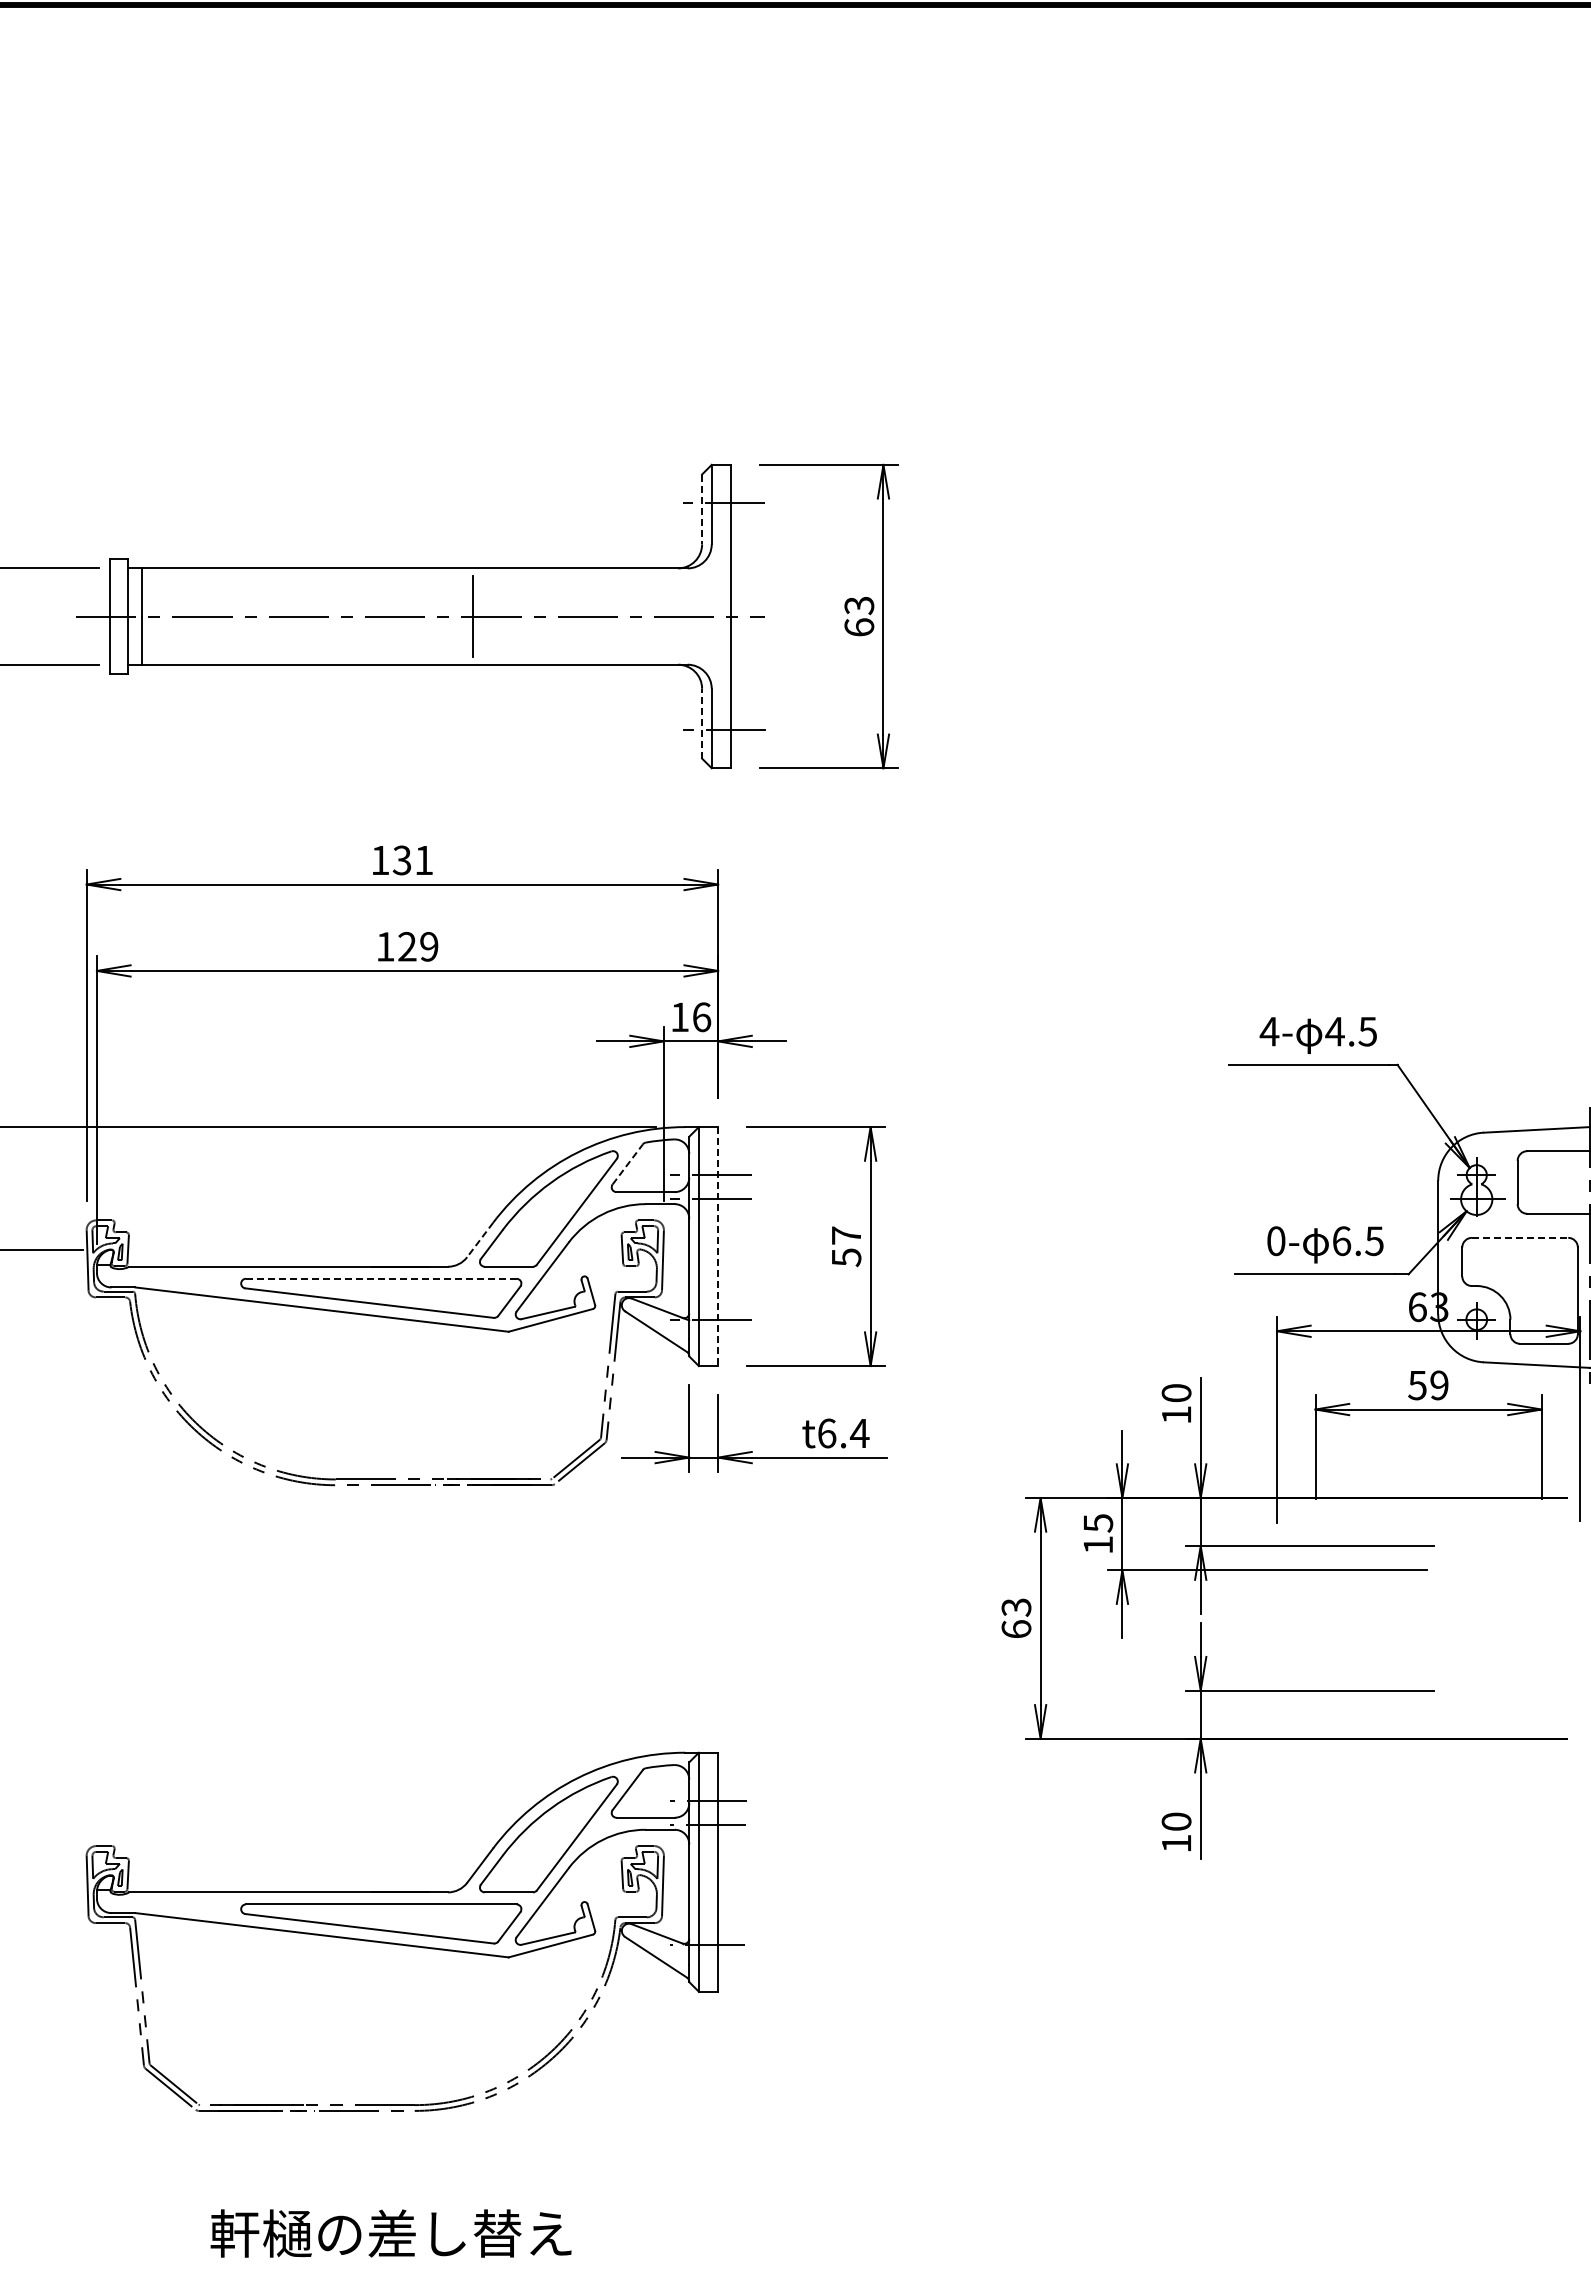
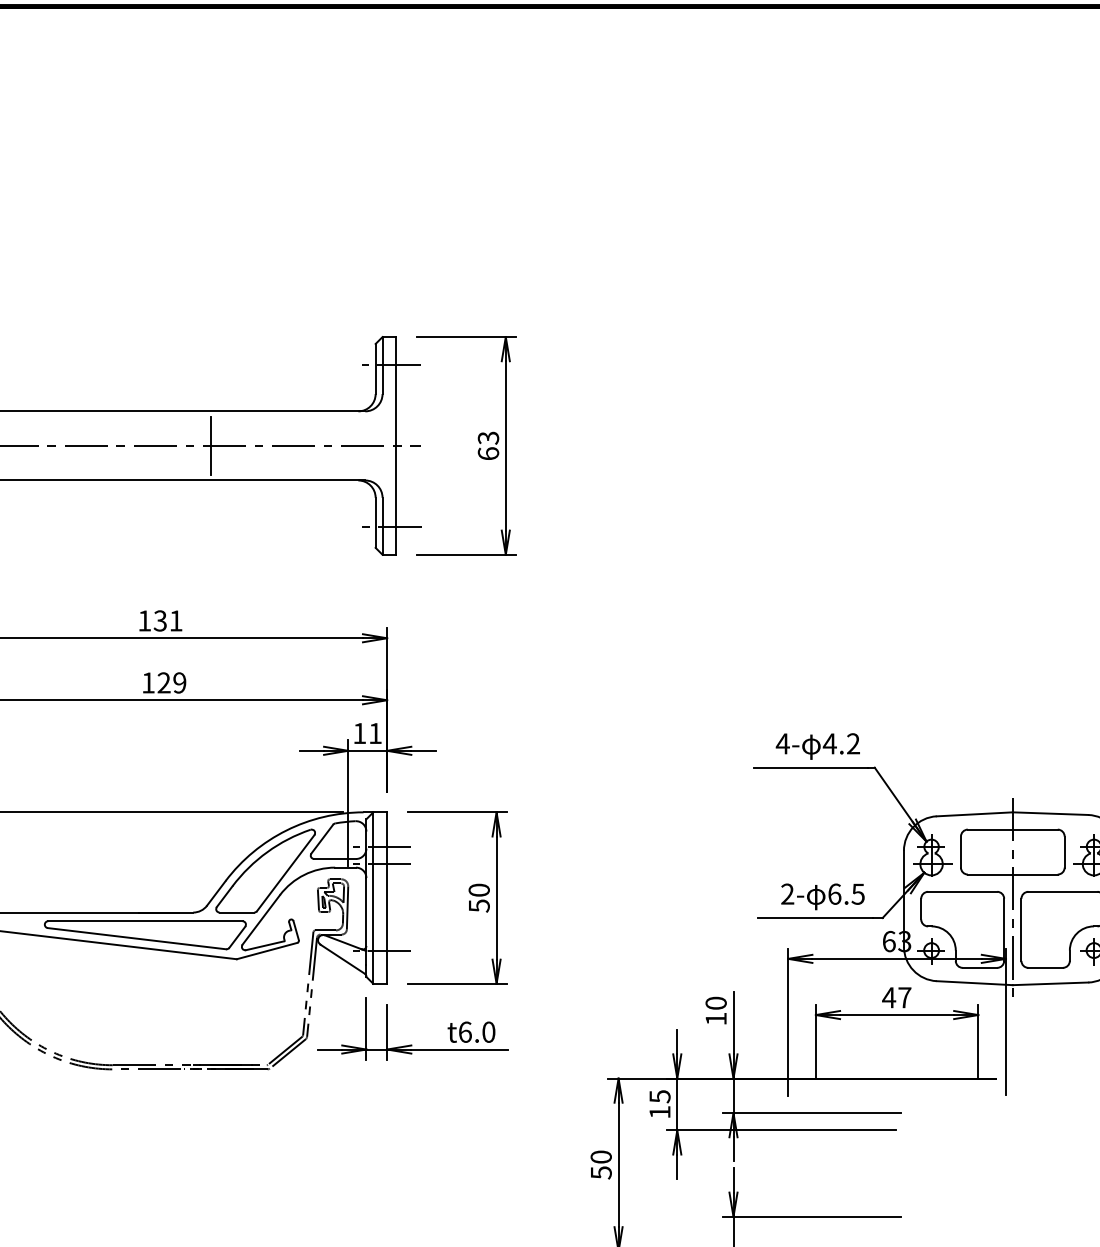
line: (702, 509) -> (375, 369), dashed -> solid
line: (702, 723) -> (375, 522), dashed -> solid
text: (702, 1017) -> (375, 733), 16 -> 11
text: (1367, 1031) -> (853, 743), 4.5 -> 4.2
line: (628, 1164) -> (322, 839), dashed -> solid
text: (846, 1235) -> (479, 890), 57 -> 50
line: (1520, 1237) -> (963, 891), dashed -> solid
line: (480, 1239) -> (216, 893), dashed -> solid
text: (1276, 1241) -> (787, 894), 0- -> 2-
line: (718, 1247) -> (387, 898), dashed -> solid
line: (380, 1278) -> (144, 921), dashed -> solid
text: (1427, 1385) -> (896, 997), 59 -> 47
text: (859, 1433) -> (488, 1032), t6.4 -> t6.0
text: (1016, 1618) -> (601, 1165), 63 -> 50

